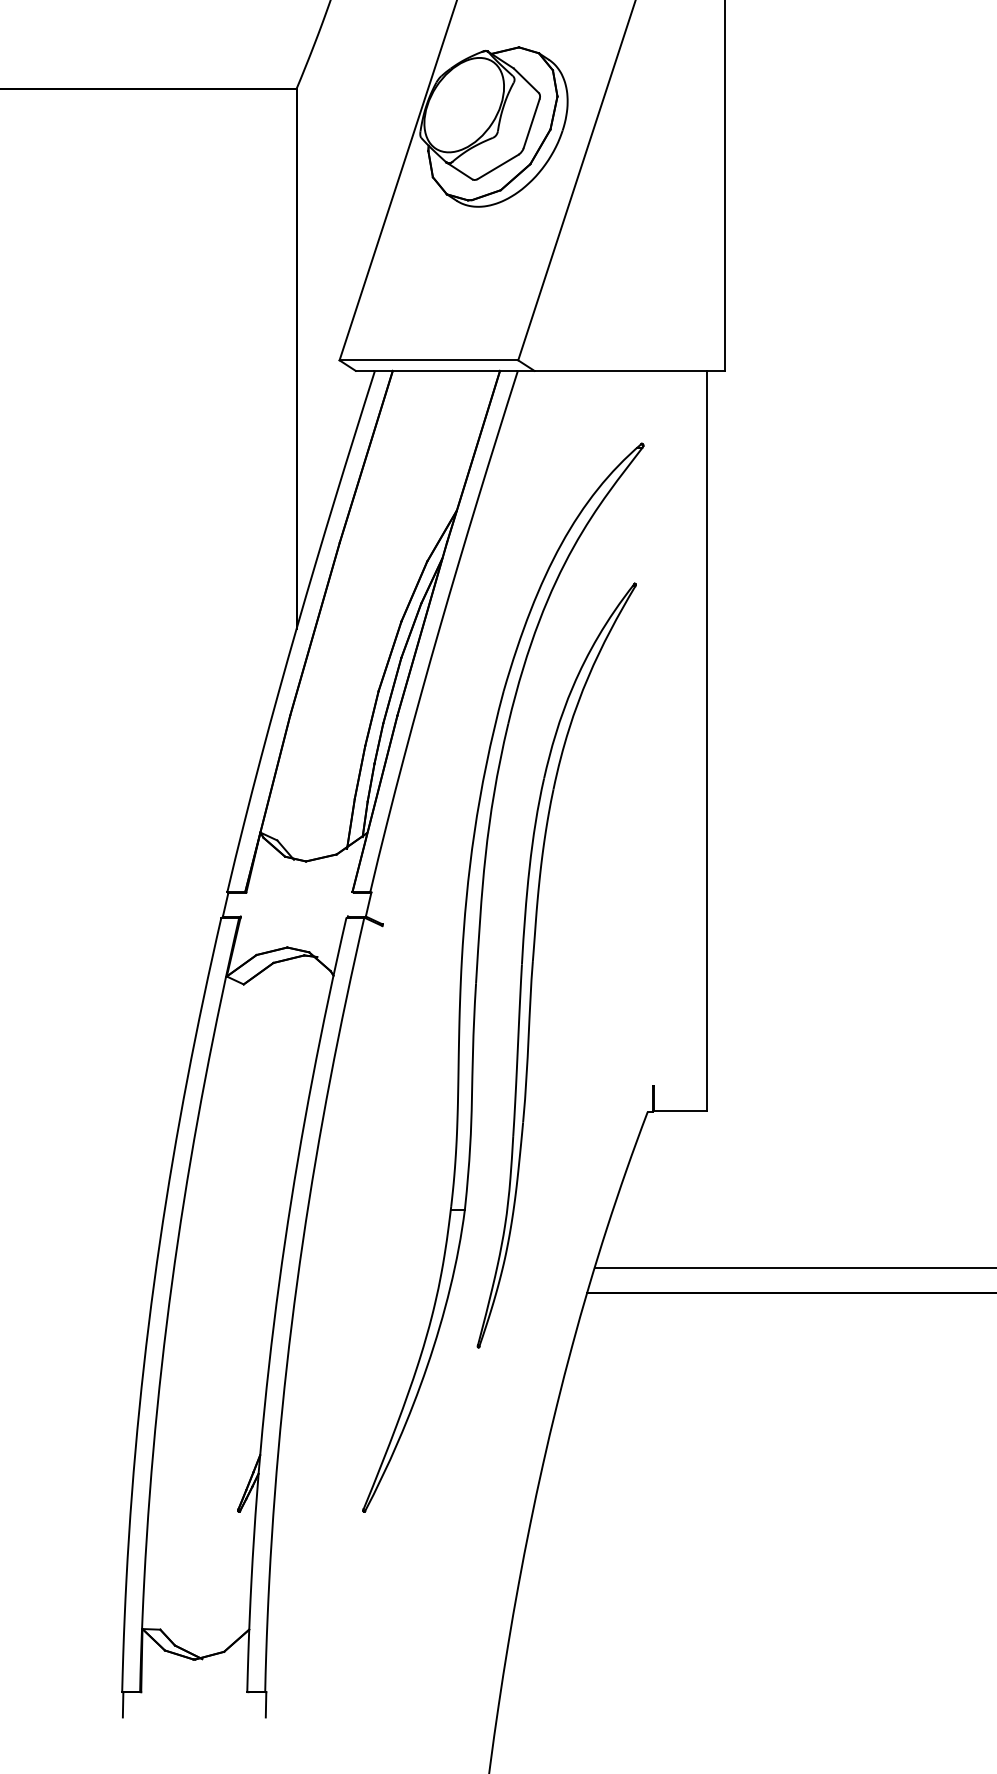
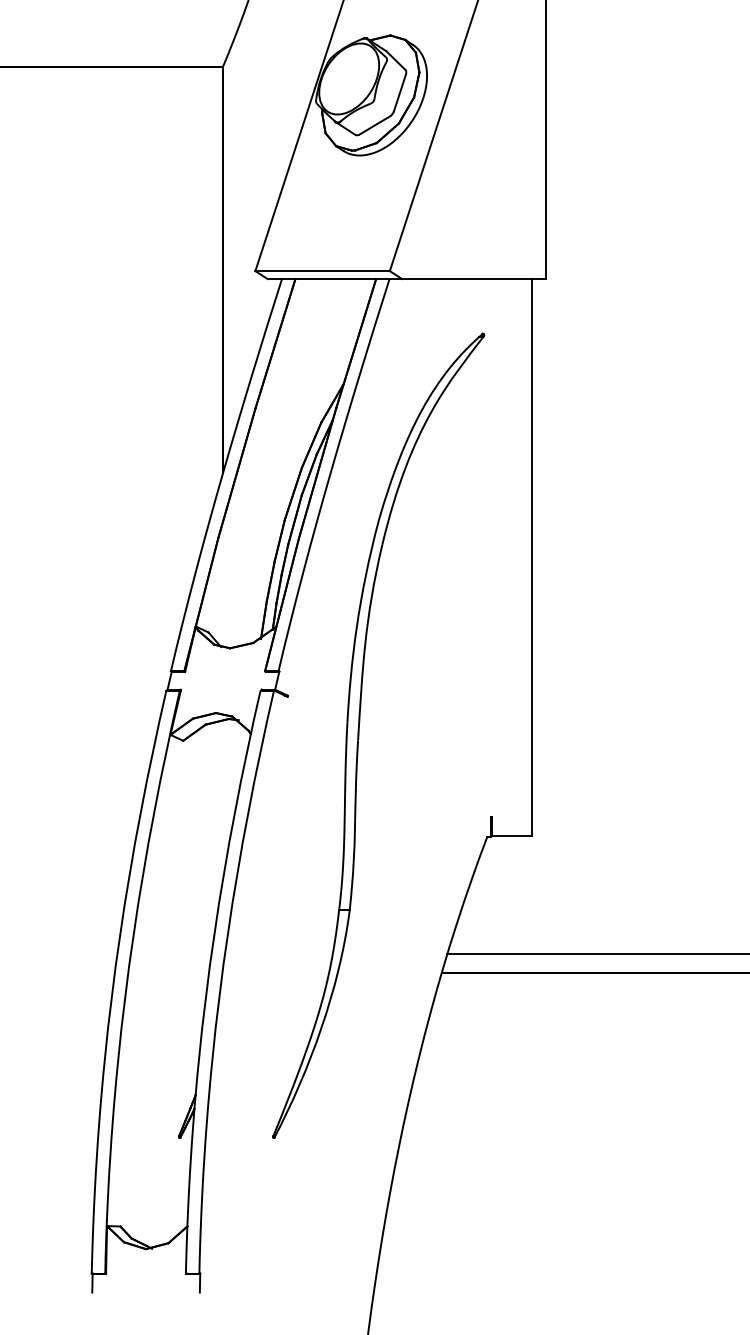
part: (533, 965) -> (401, 726), removed

